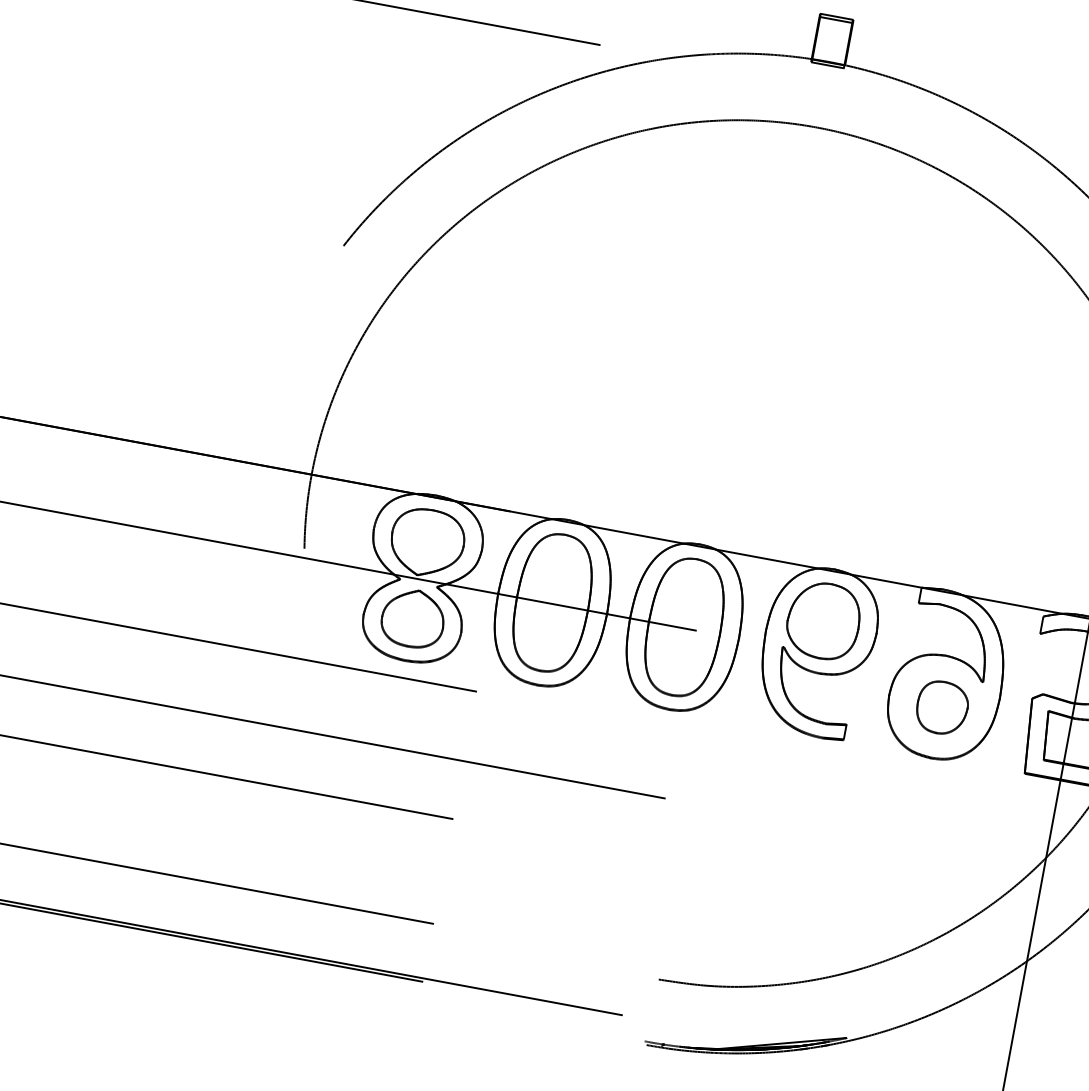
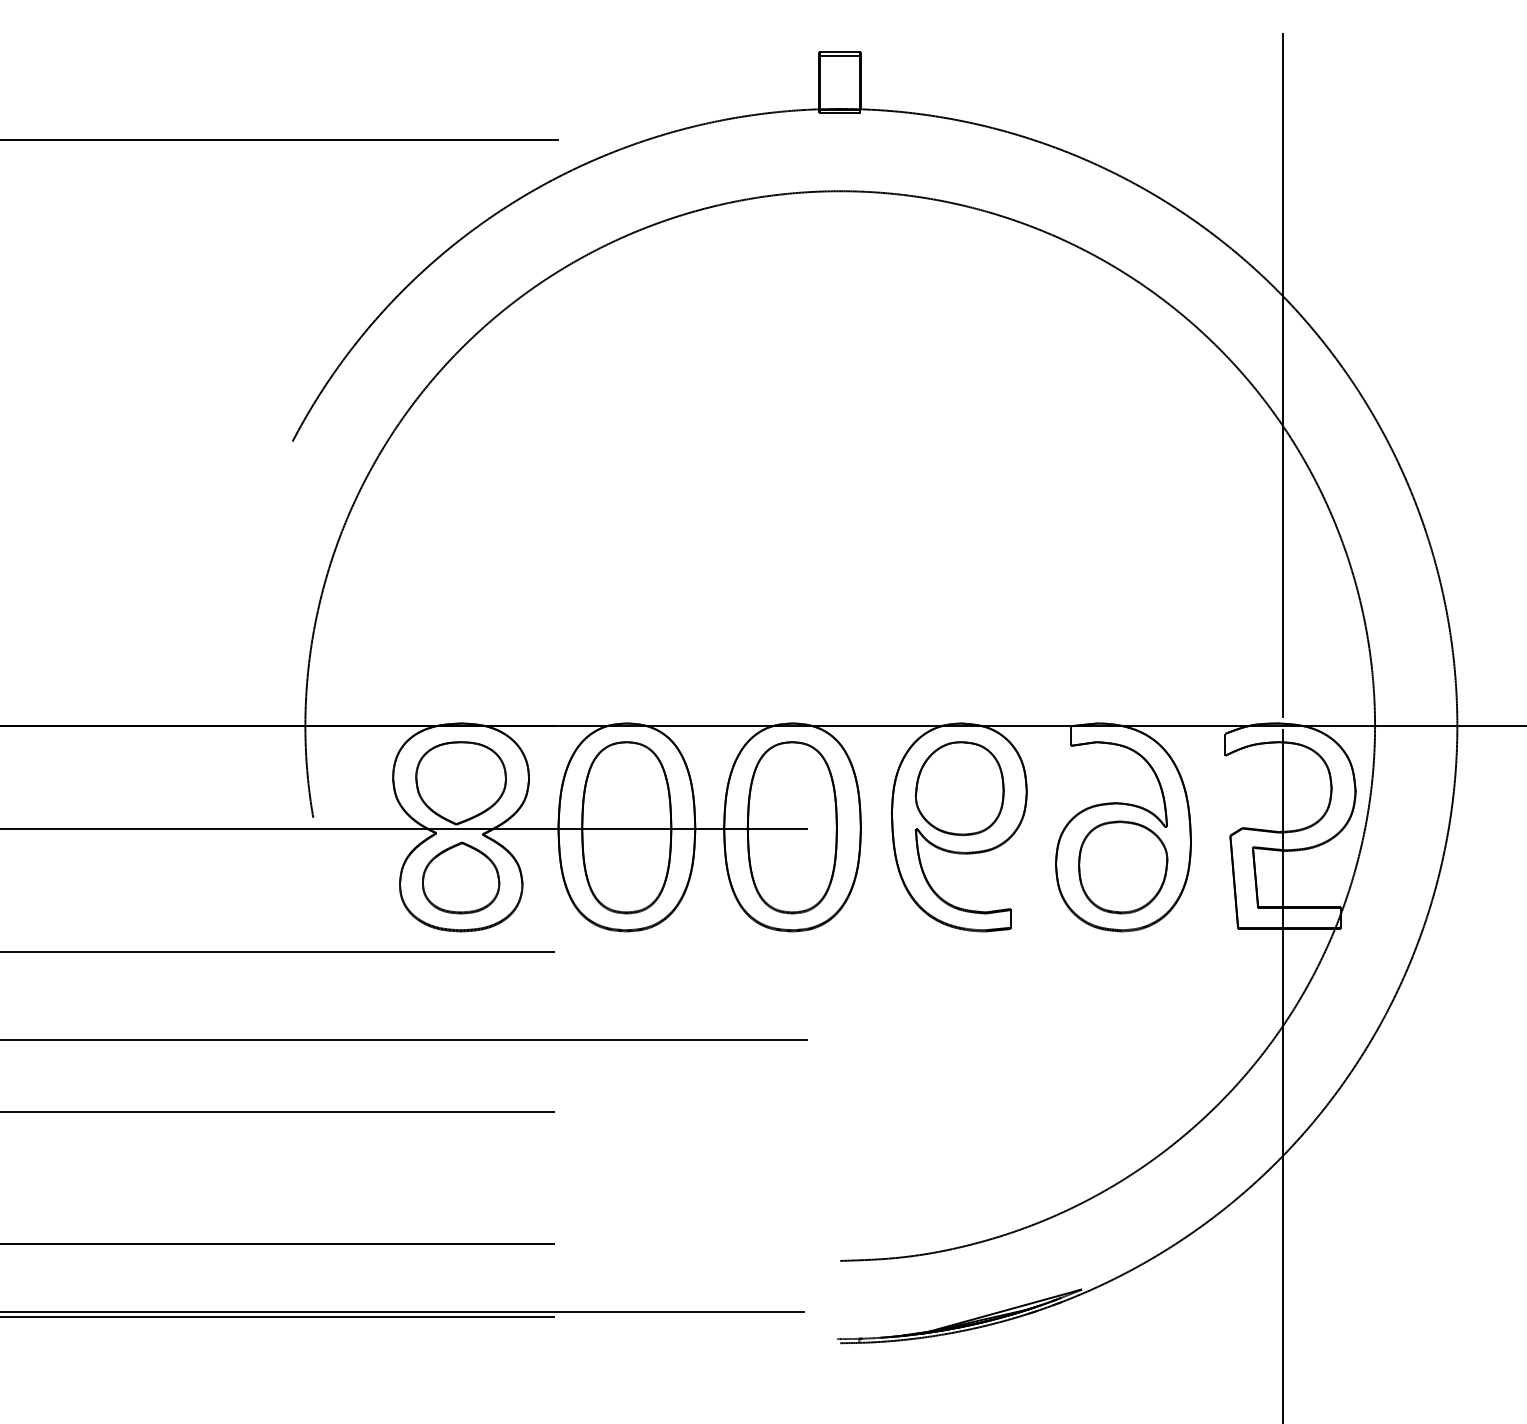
part: (942, 707) -> (1123, 867), size x1.43

